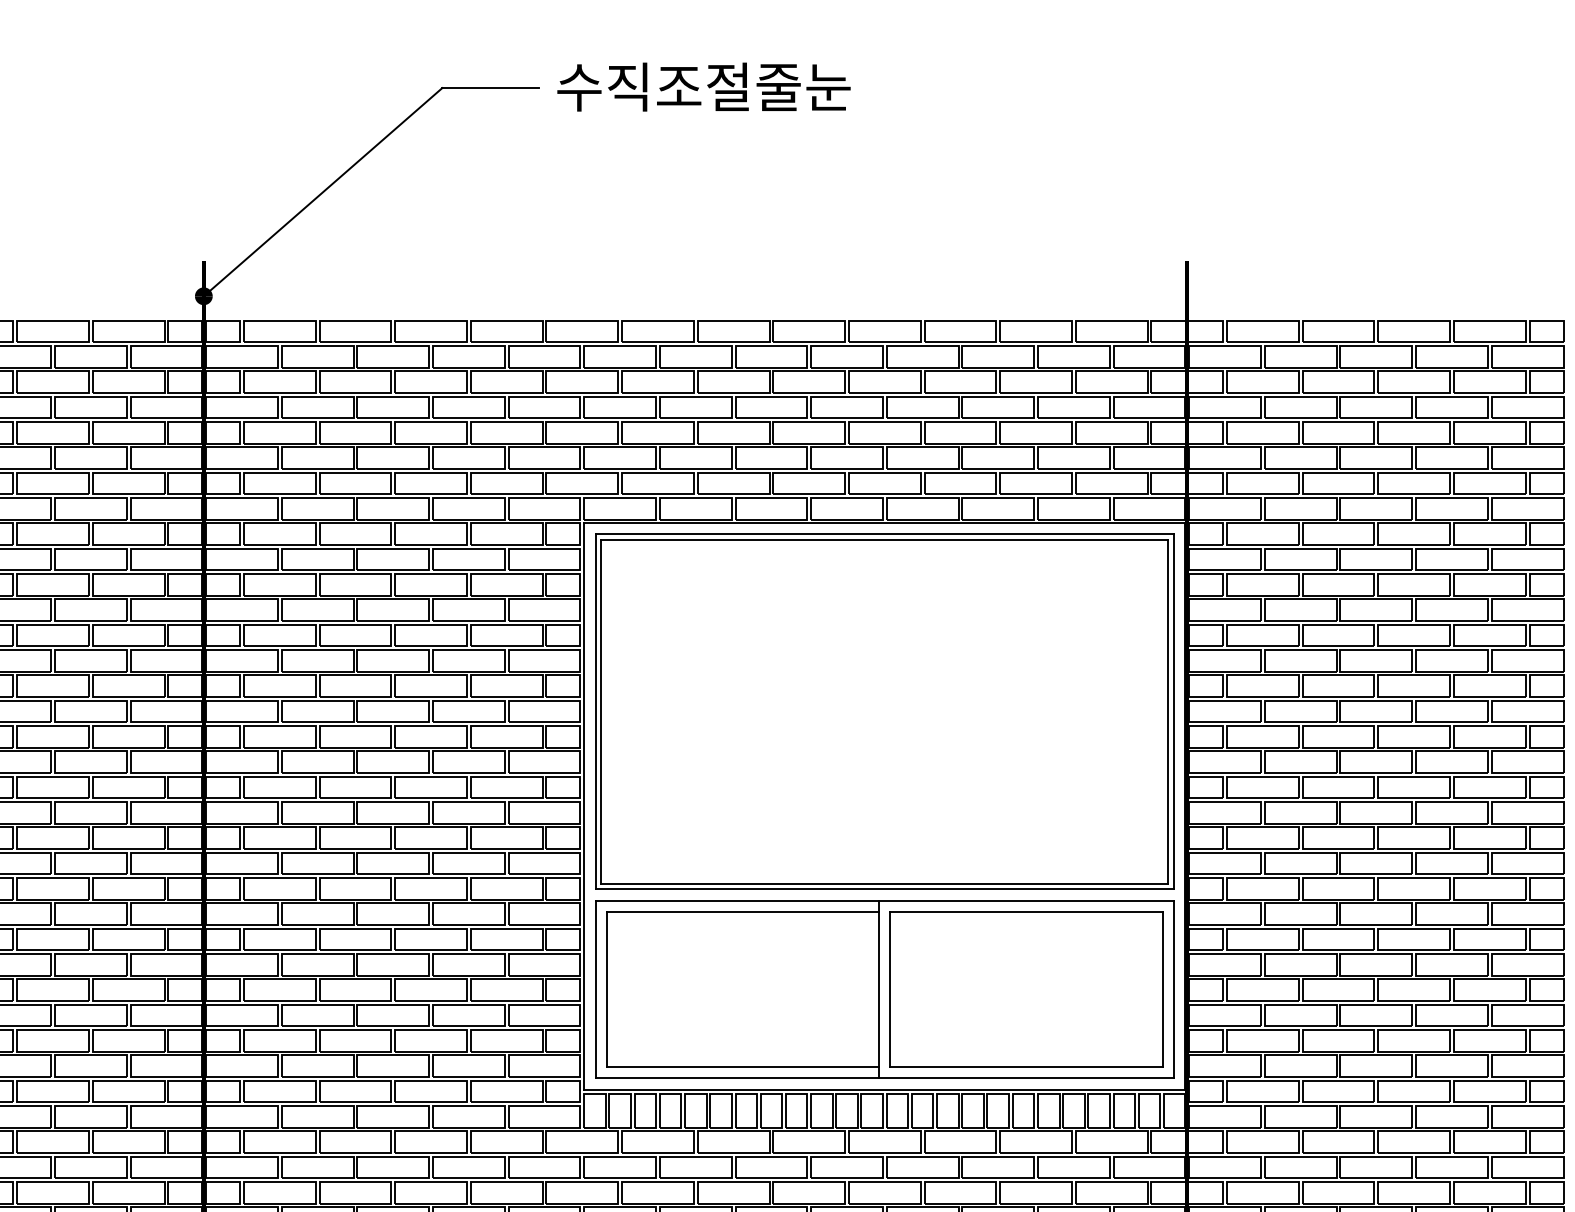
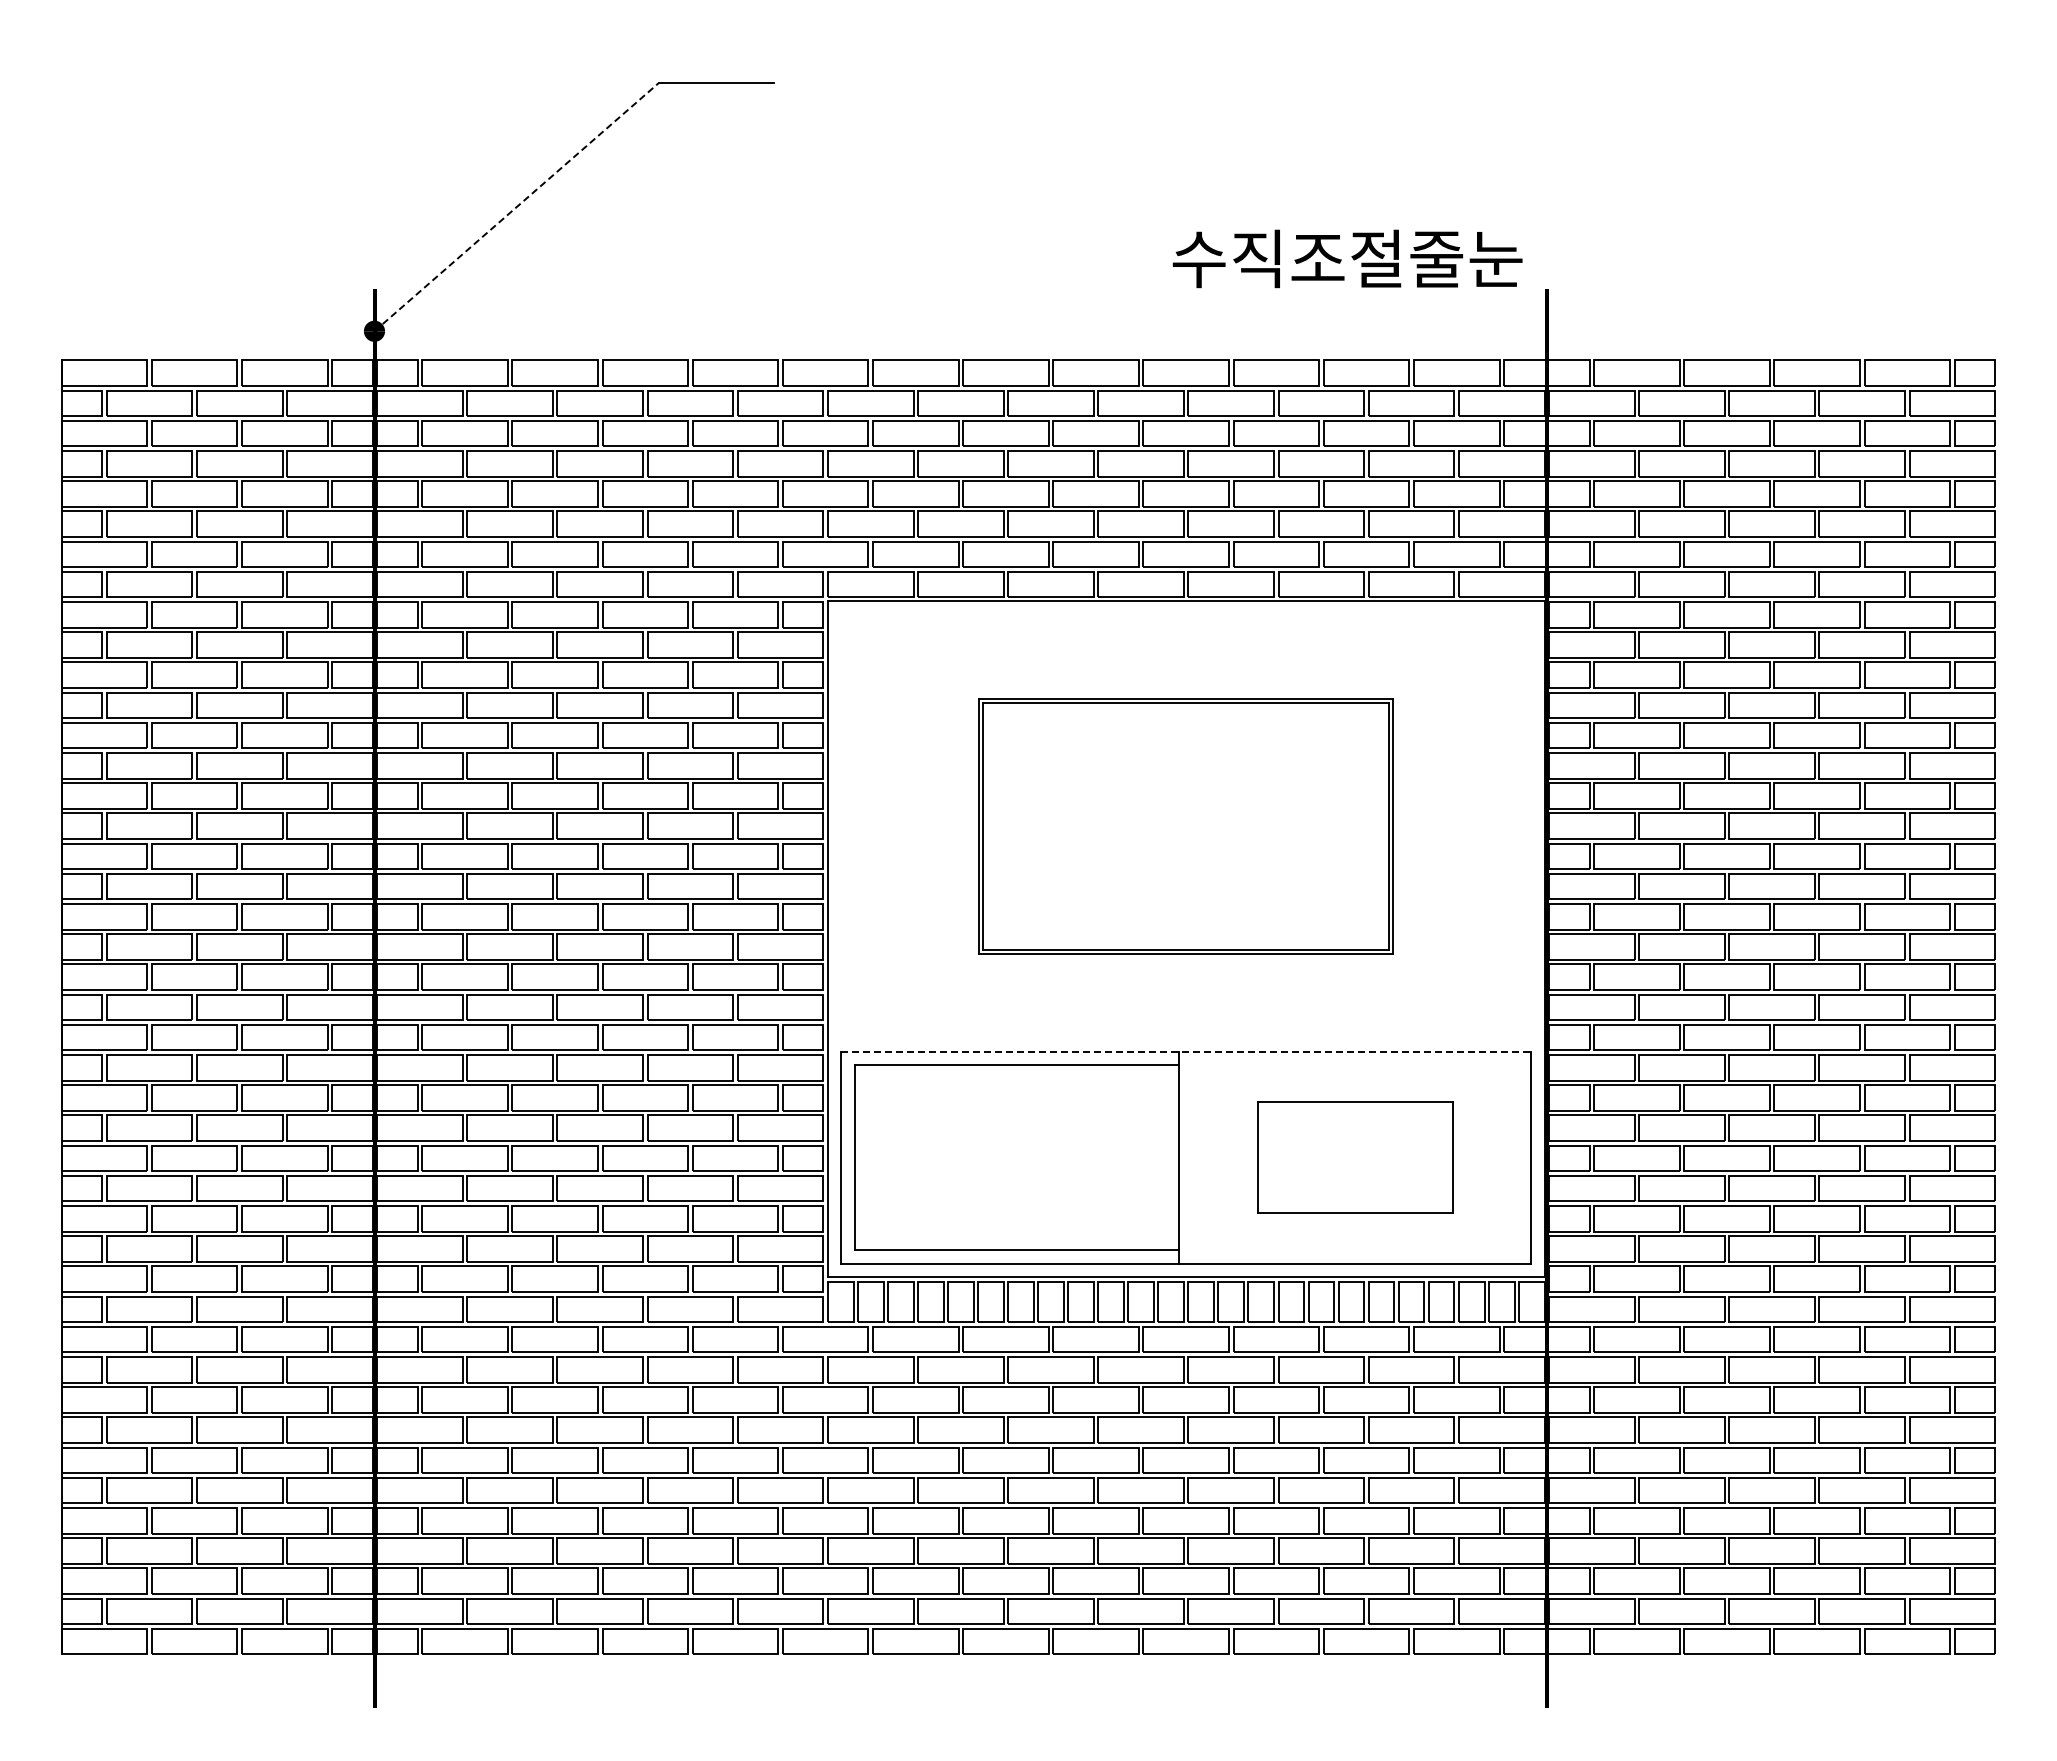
text: (703, 86) -> (1347, 258), moved
line: (322, 192) -> (516, 207), solid -> dashed
part: (884, 711) -> (1185, 826), size x0.6
line: (885, 900) -> (1186, 1051), solid -> dashed
part: (1026, 989) -> (1355, 1157), size x0.6

